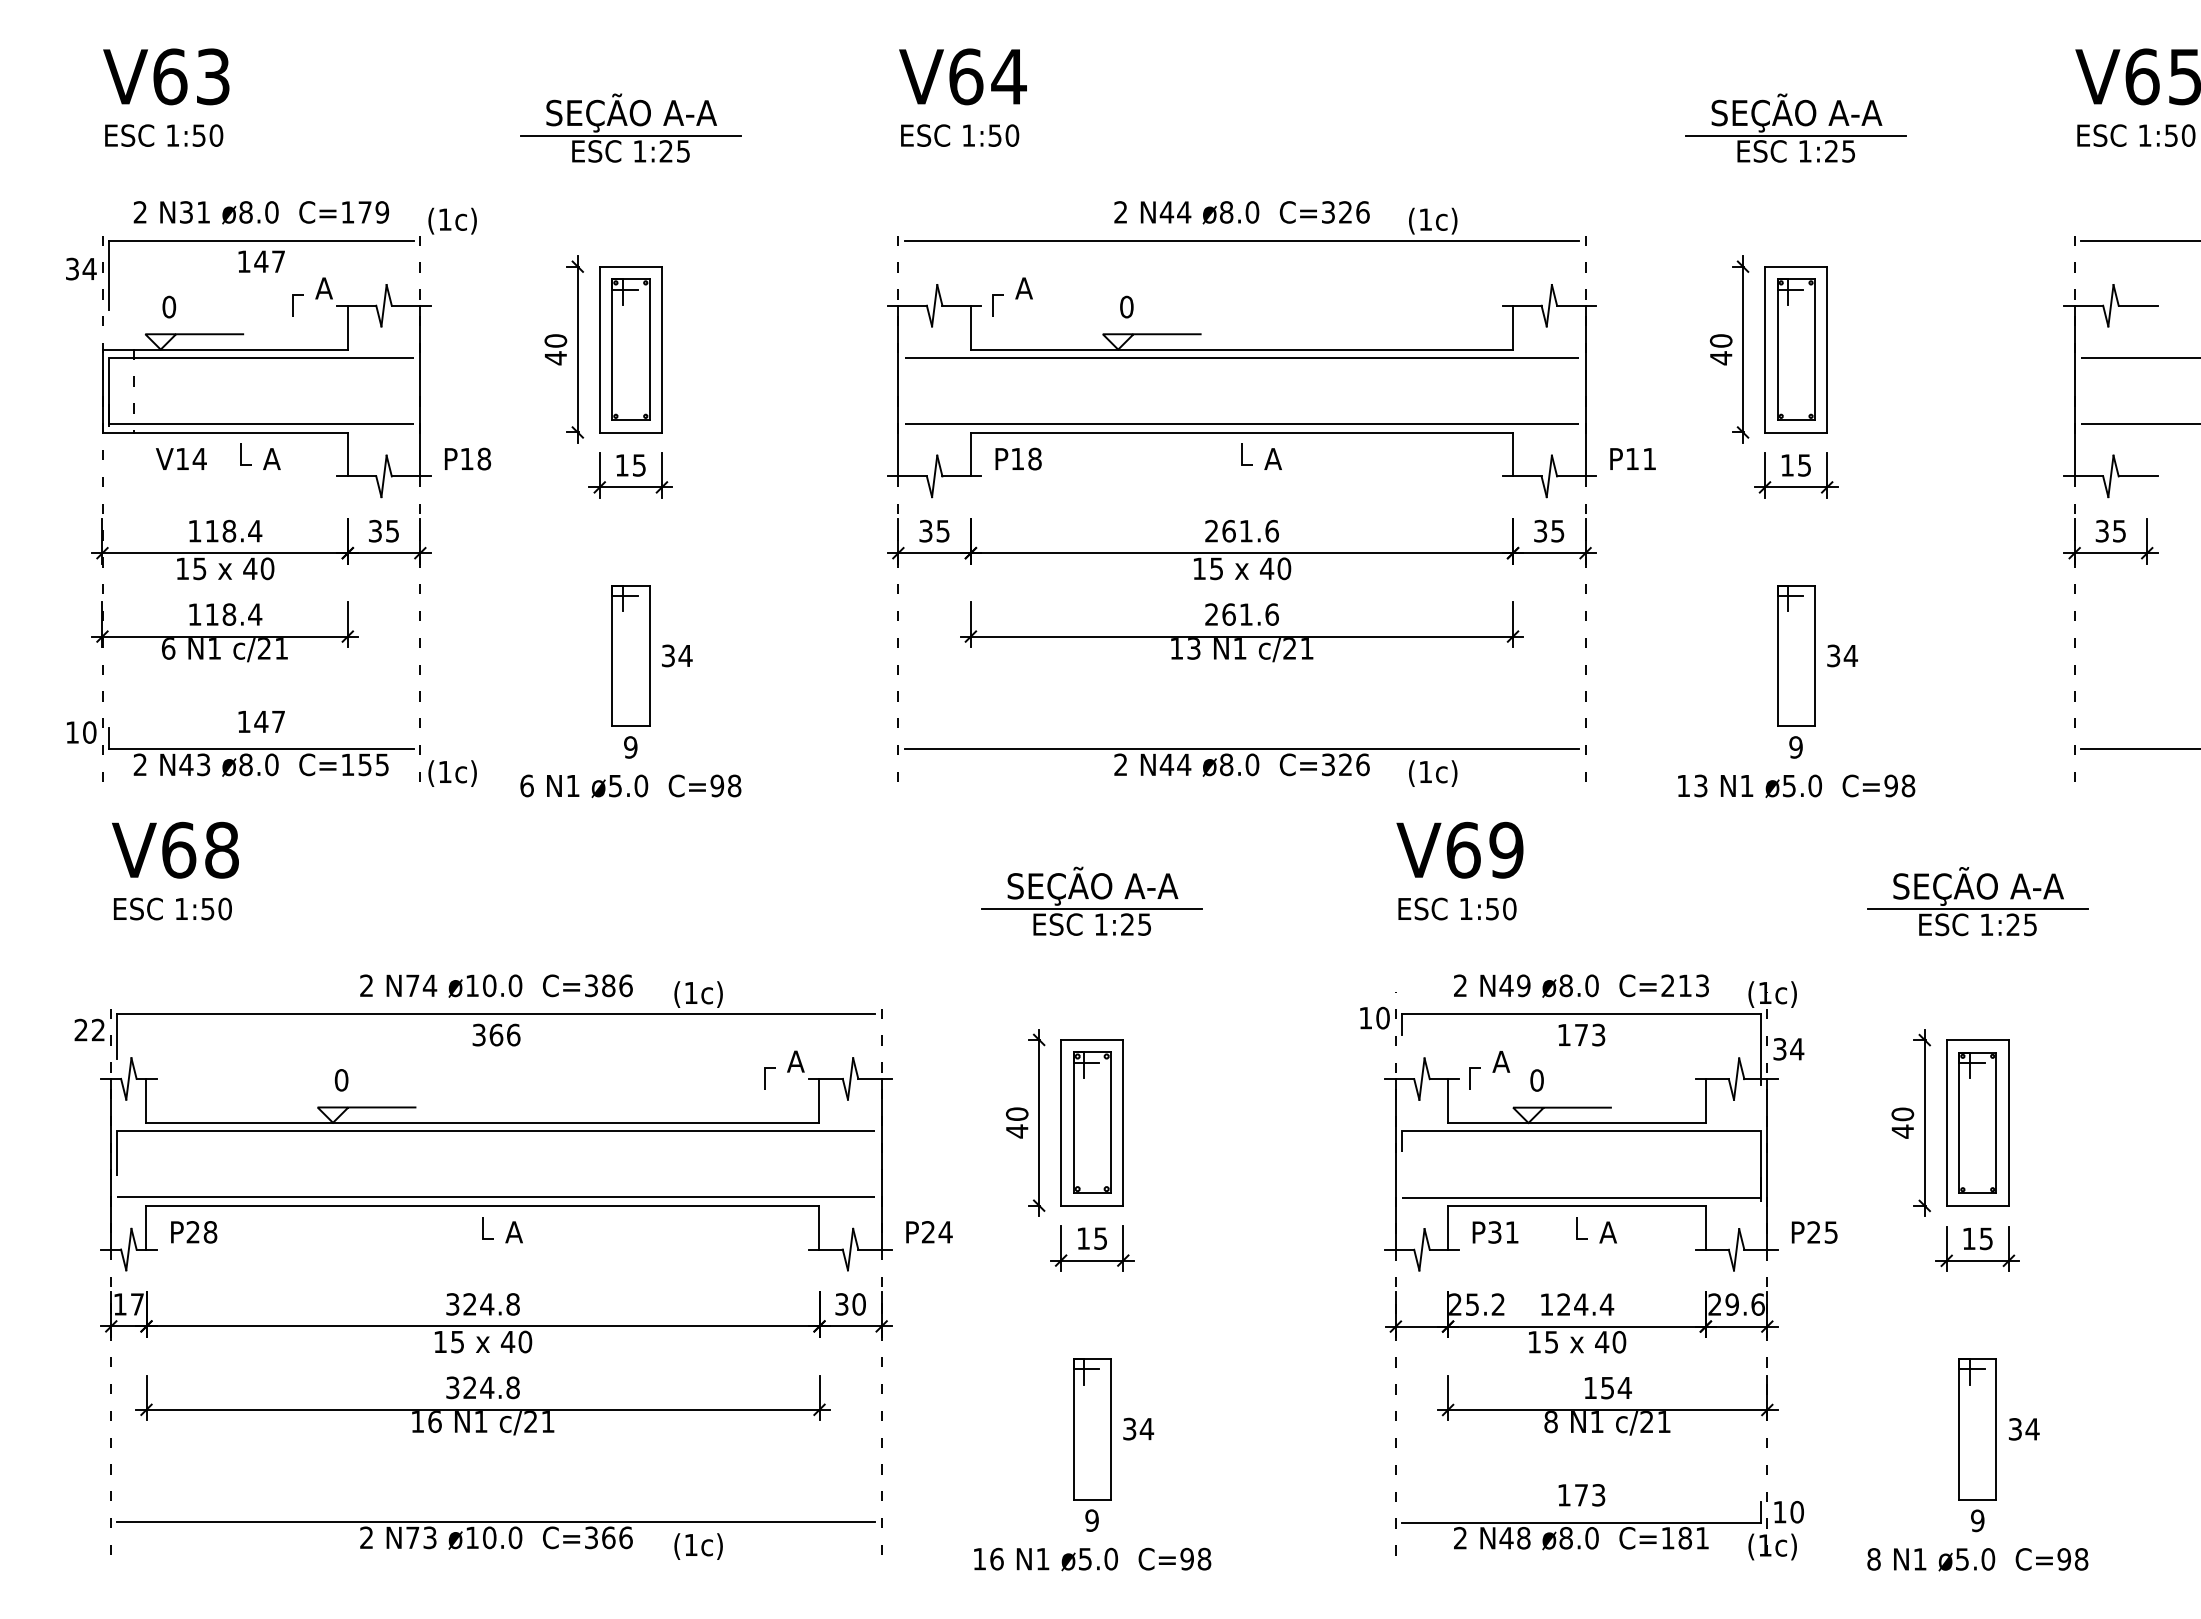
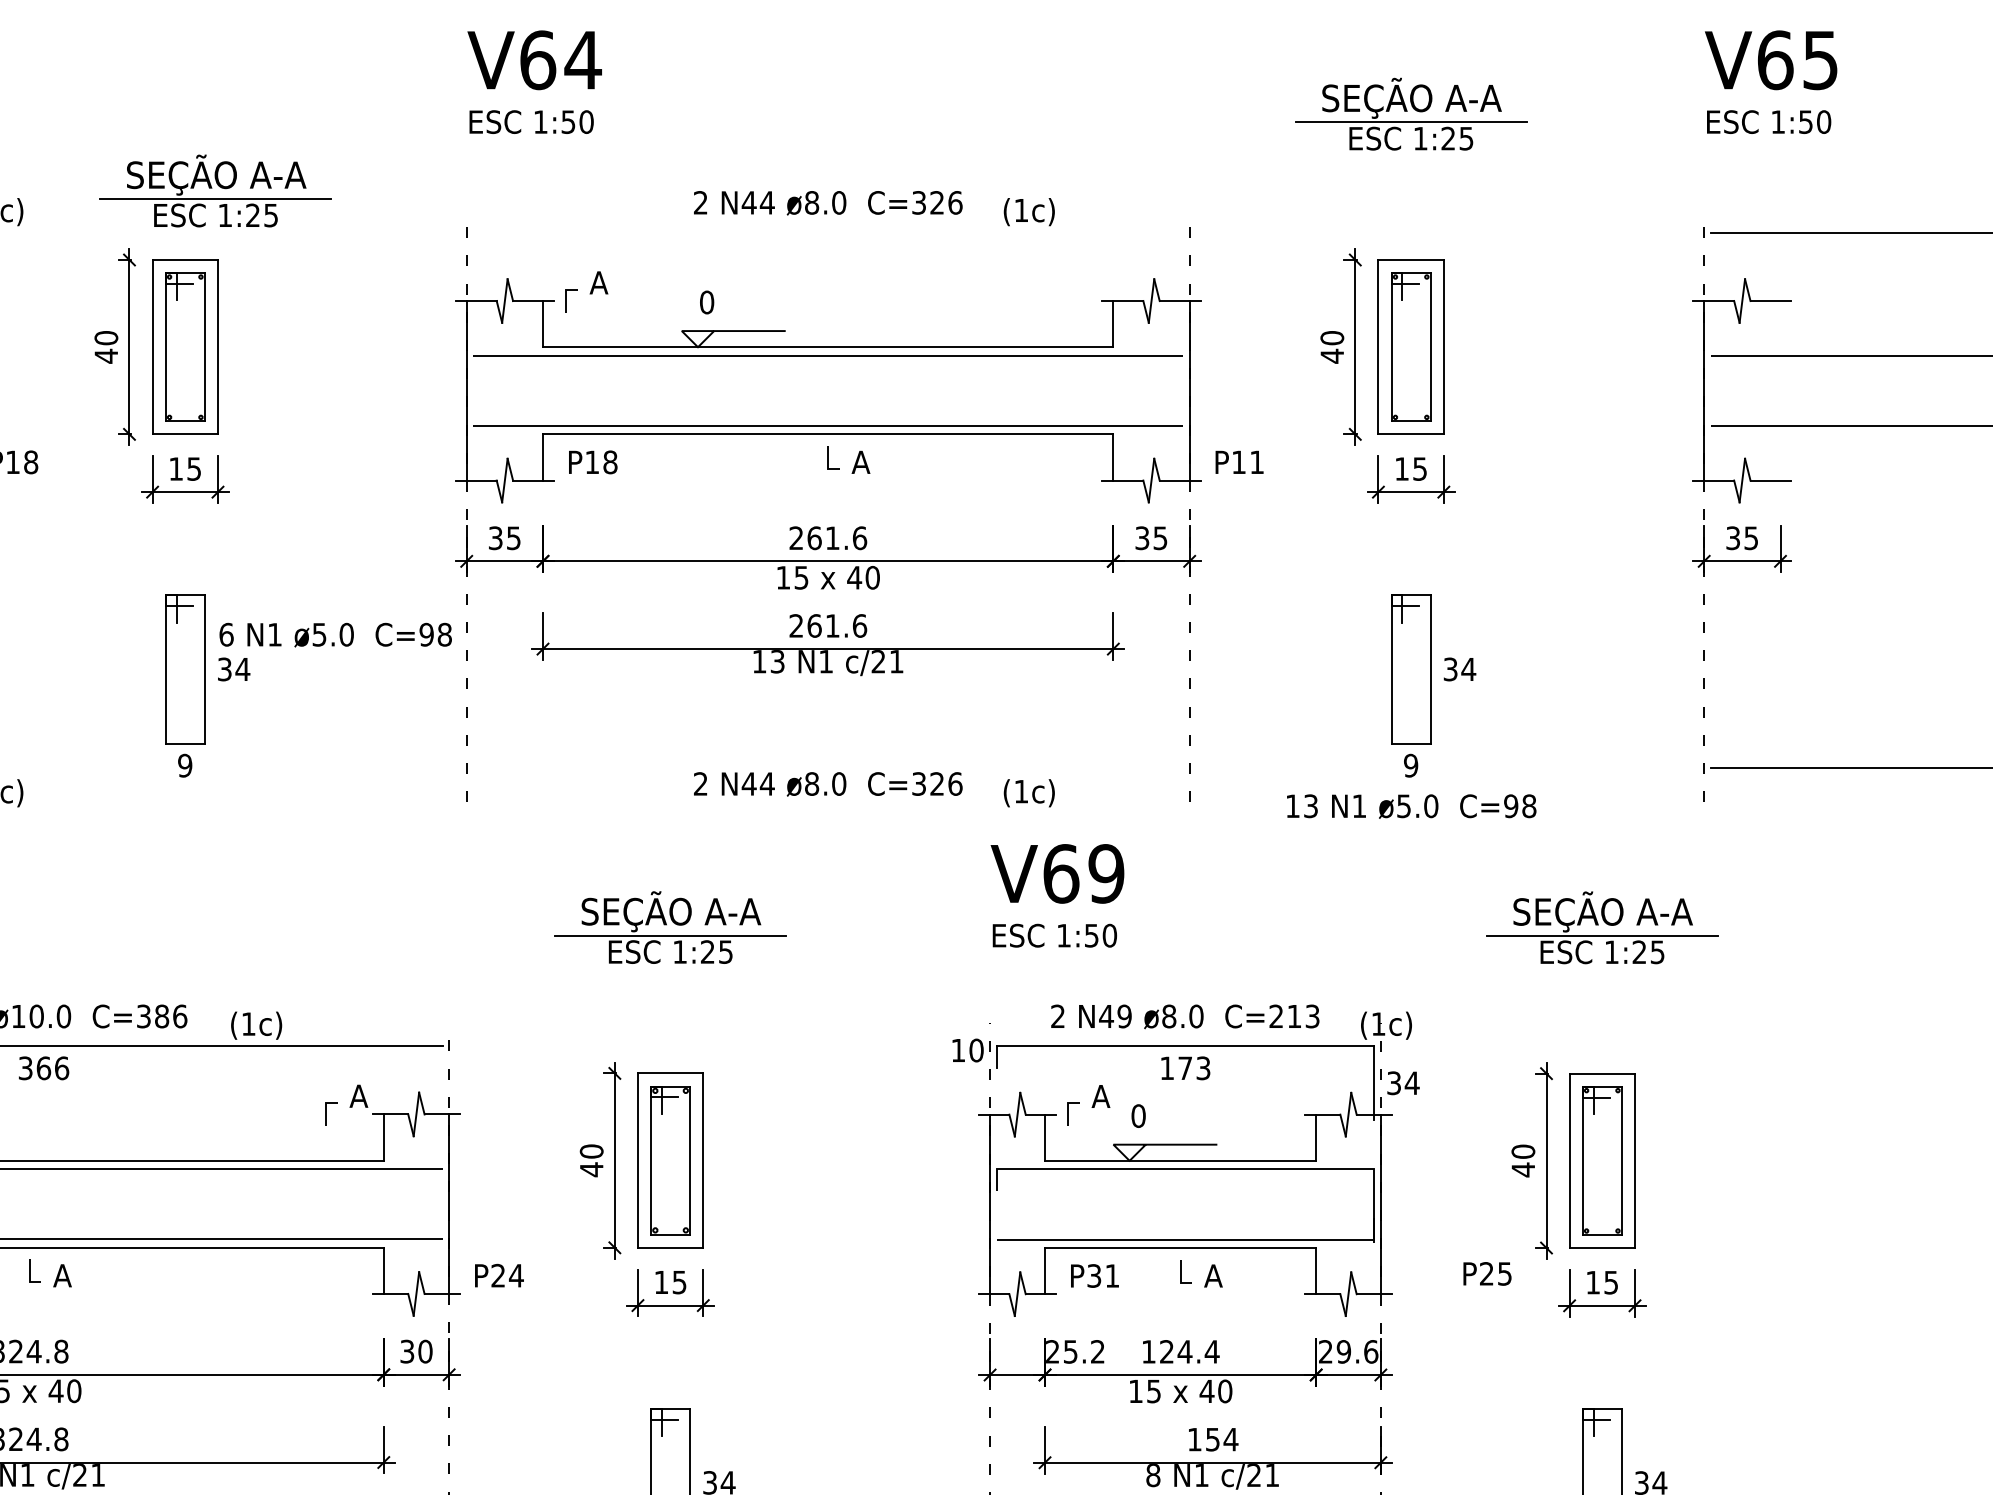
part: (630, 127) -> (215, 190), moved
line: (1241, 240) -> (827, 232), removed
line: (1241, 749) -> (827, 767), removed
text: (630, 785) -> (335, 634), moved
text: (1814, 1232) -> (1487, 1273), moved

